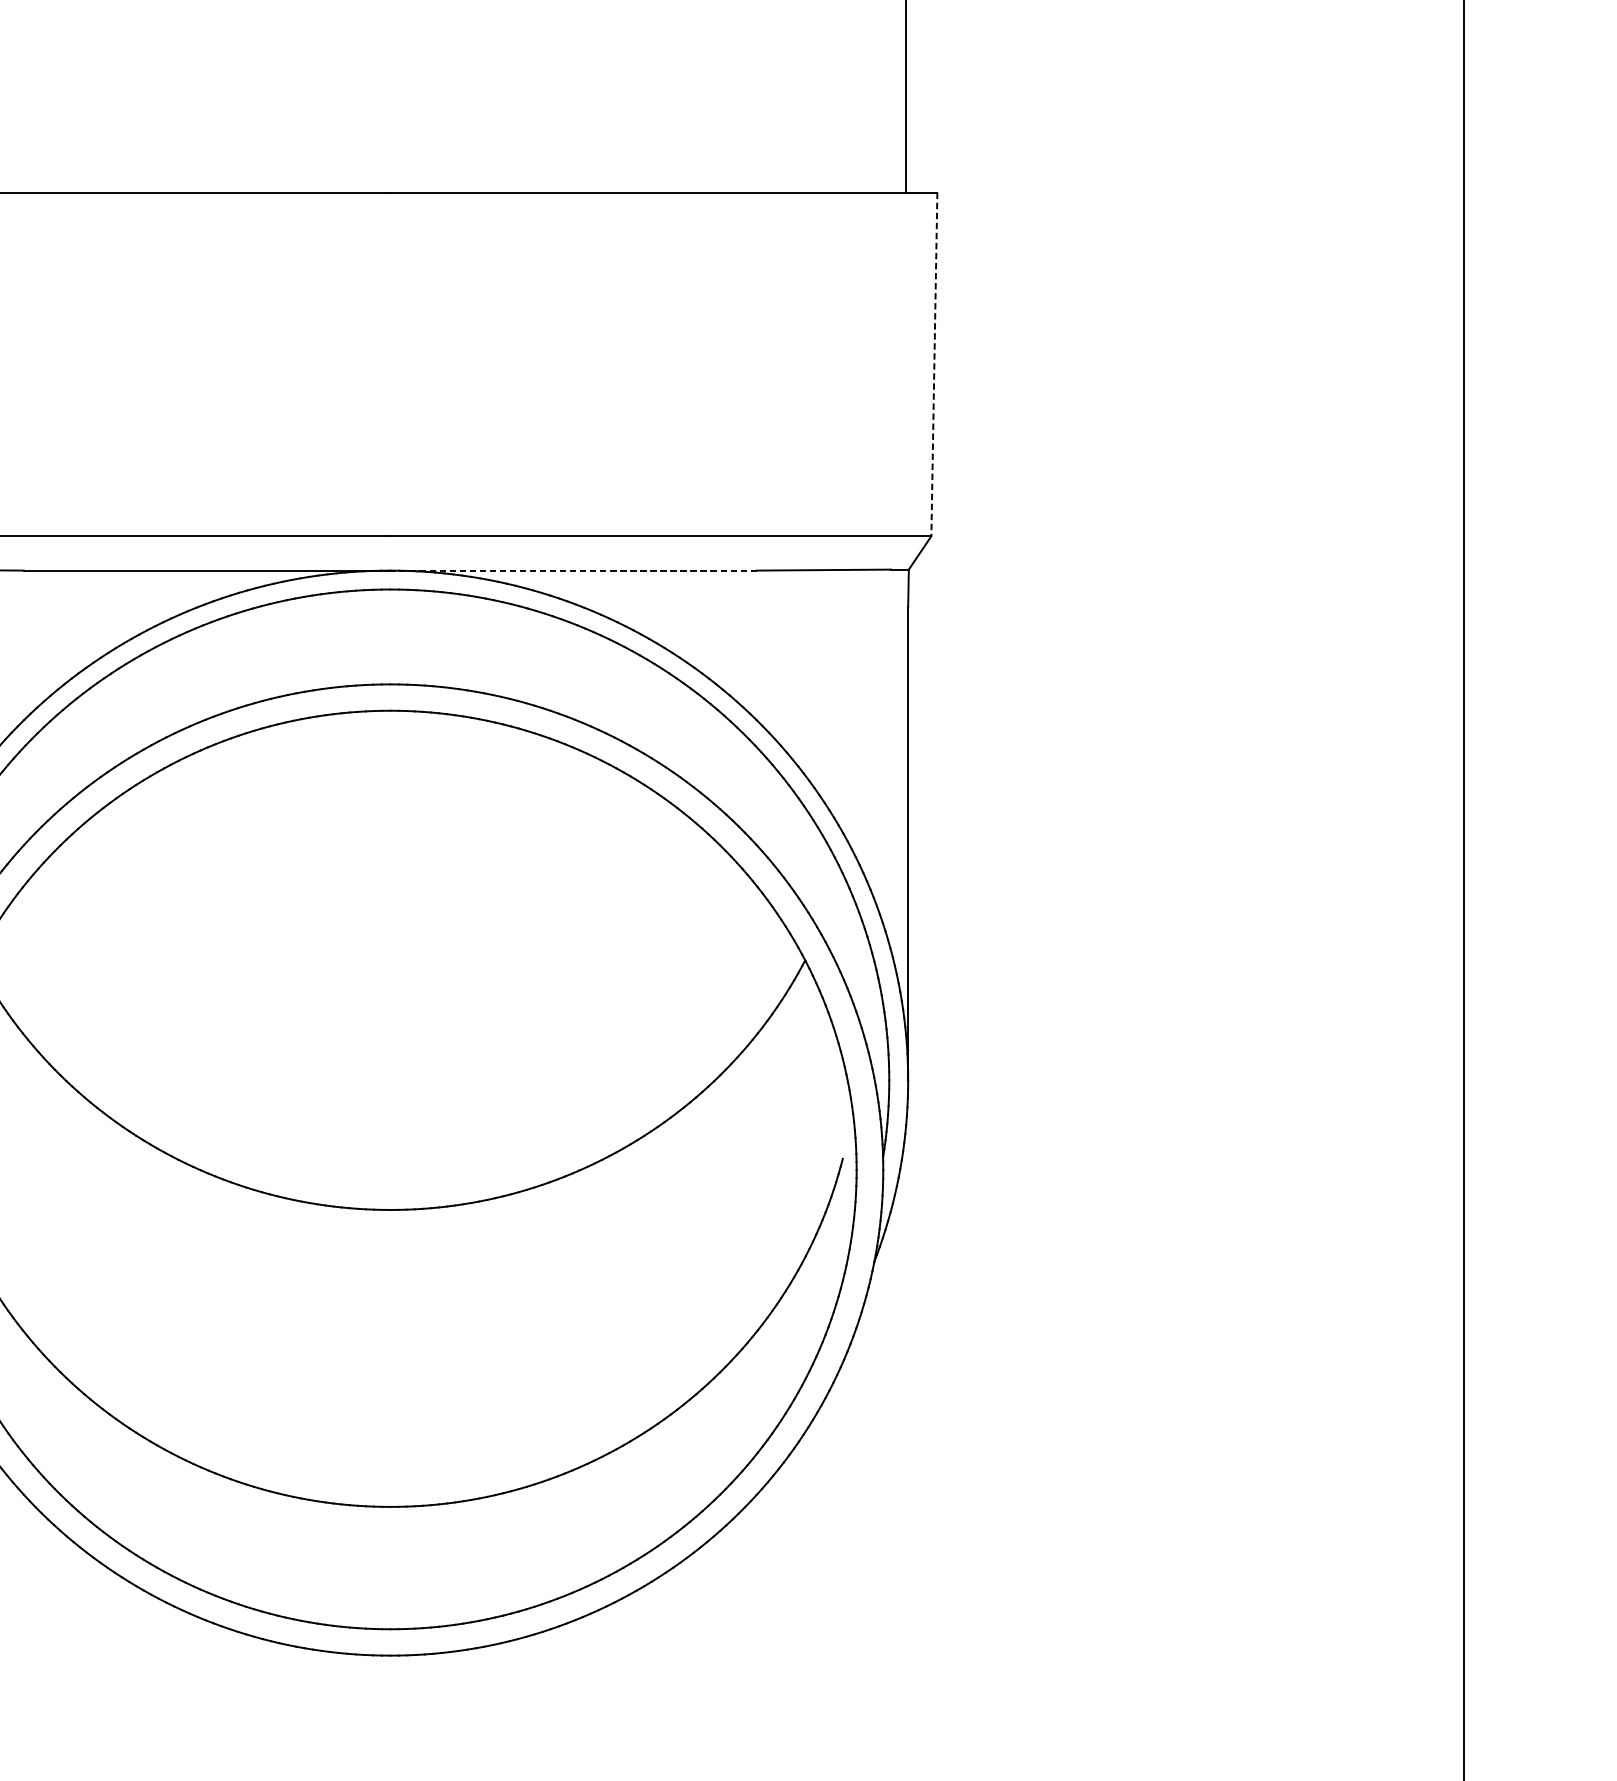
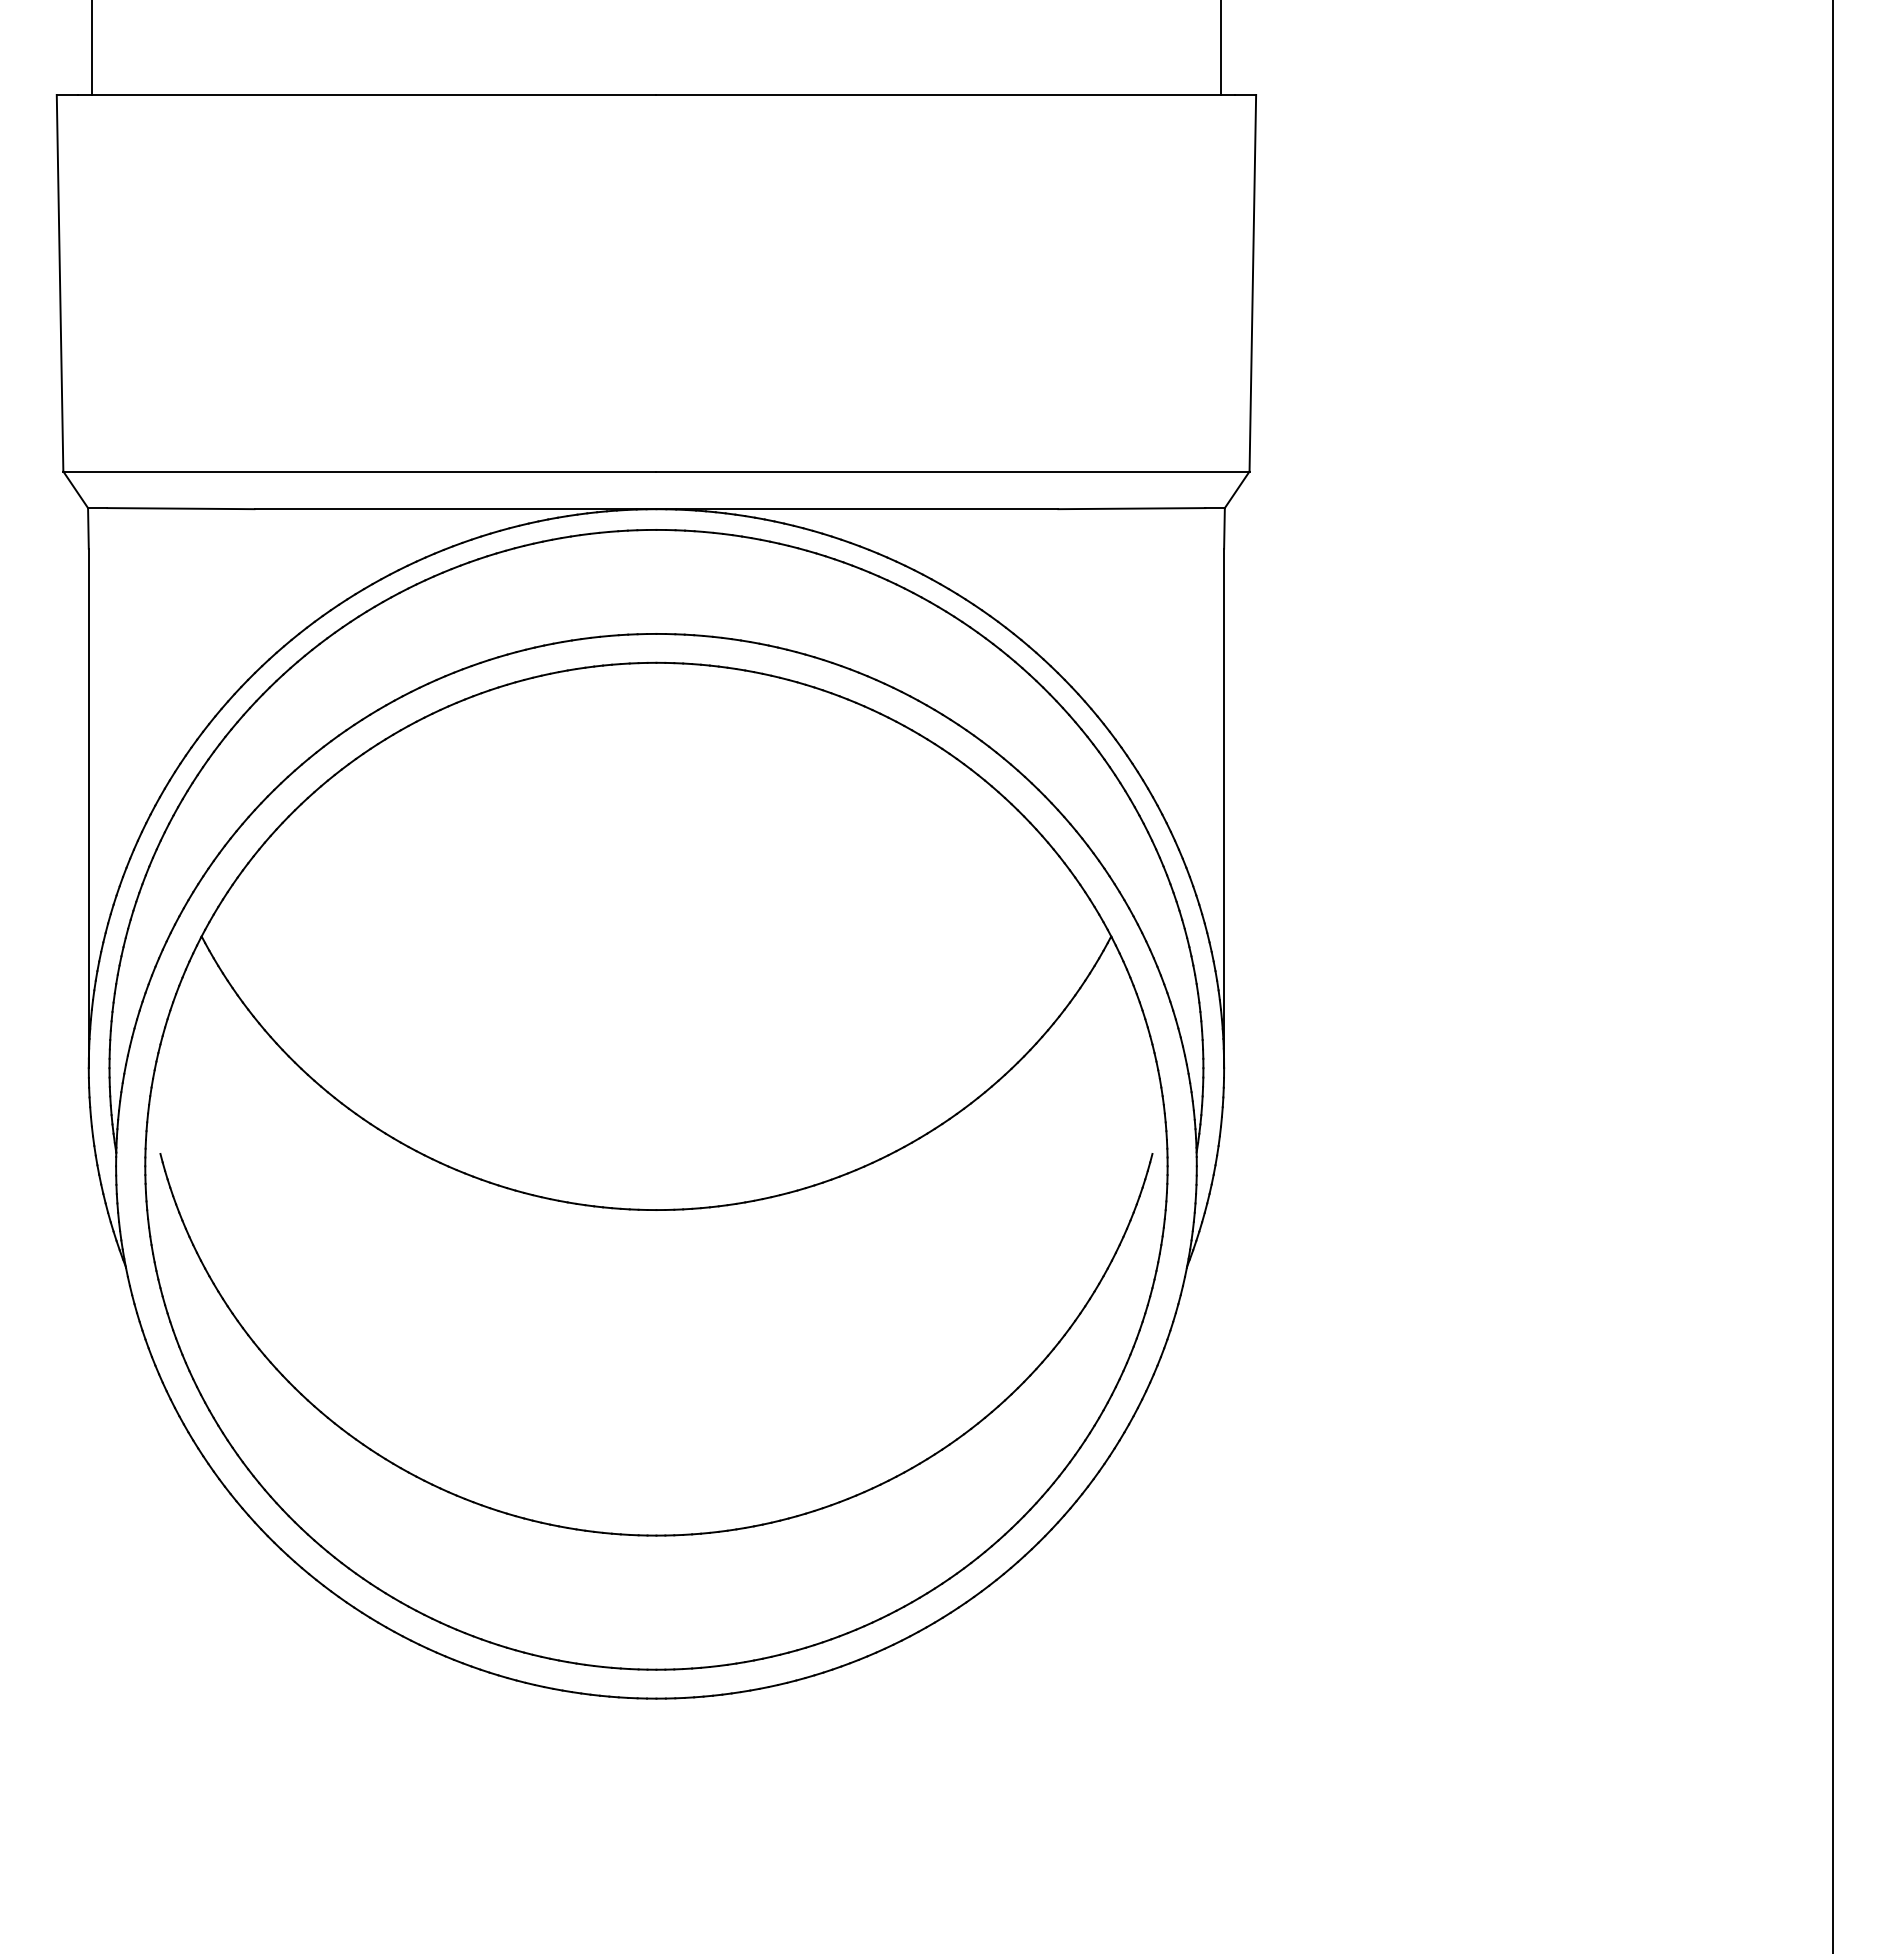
line: (934, 364) -> (1252, 283), dashed -> solid
line: (573, 570) -> (857, 509), dashed -> solid

